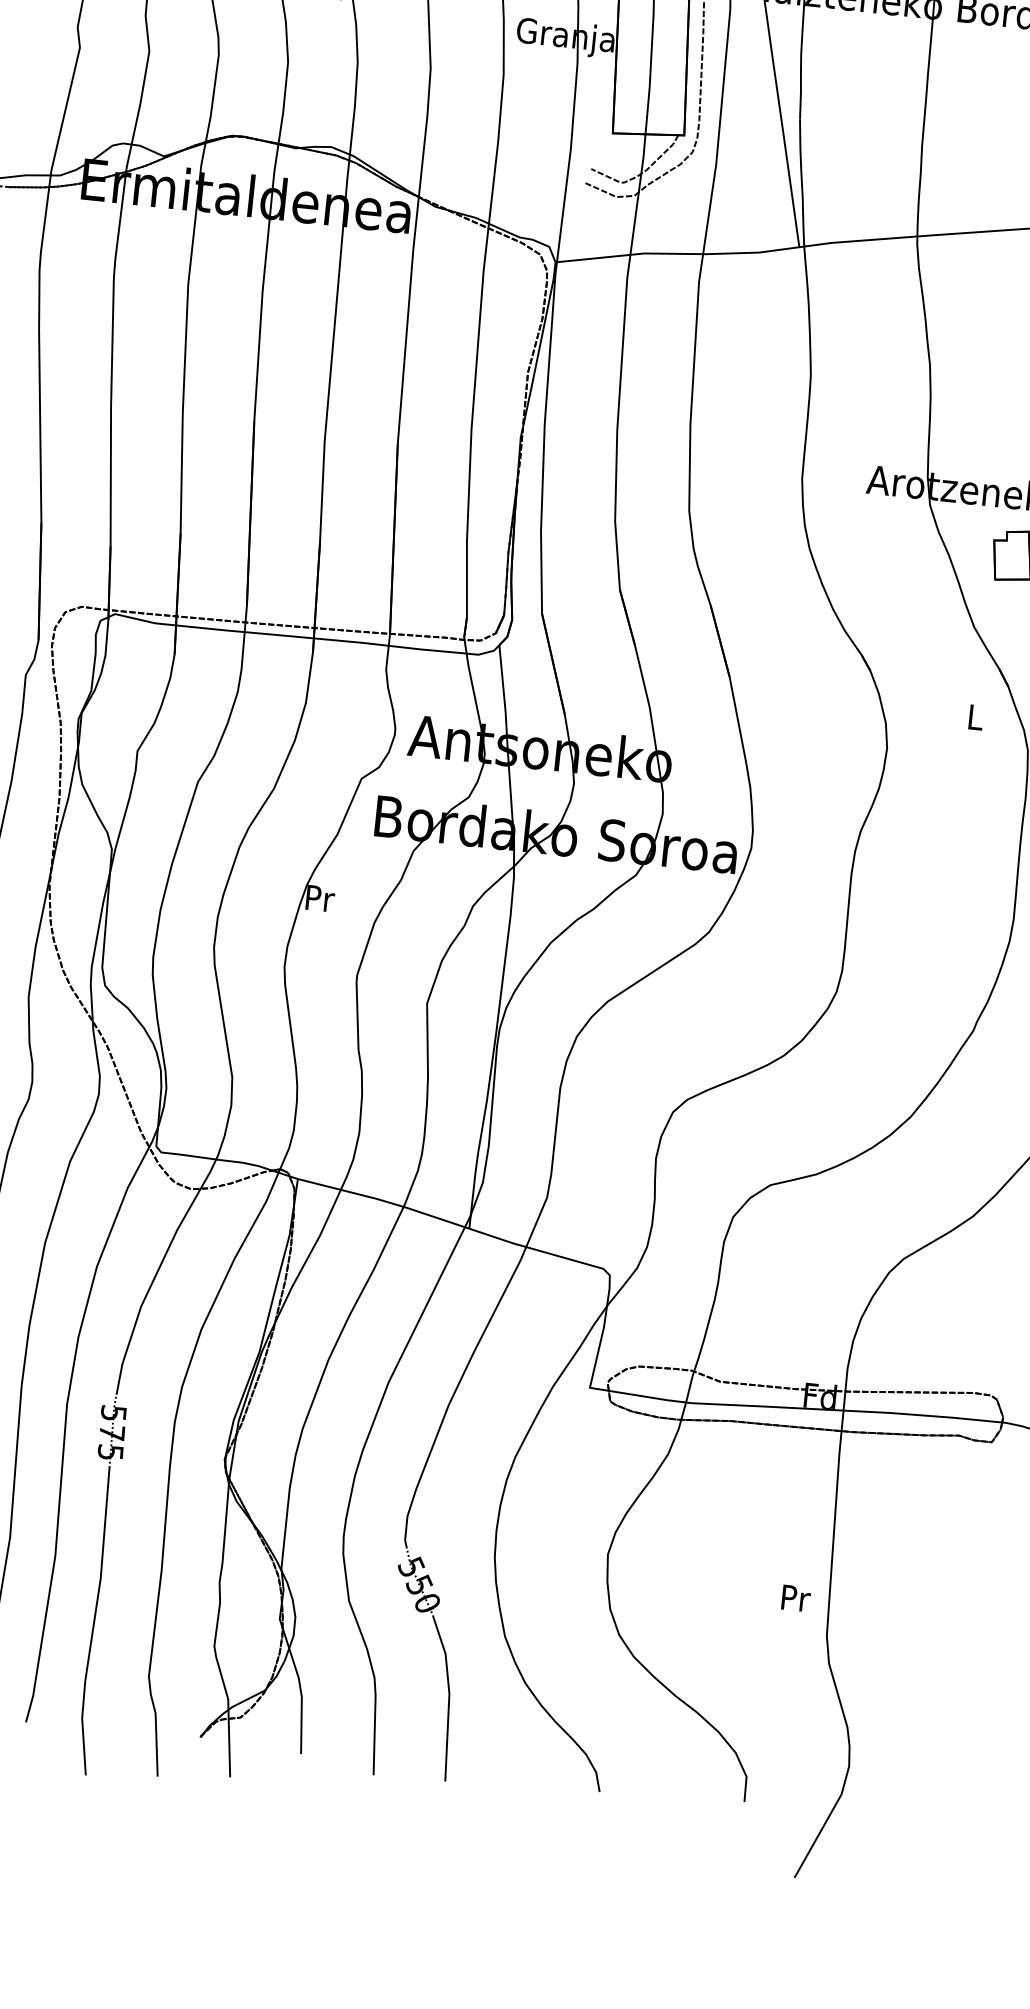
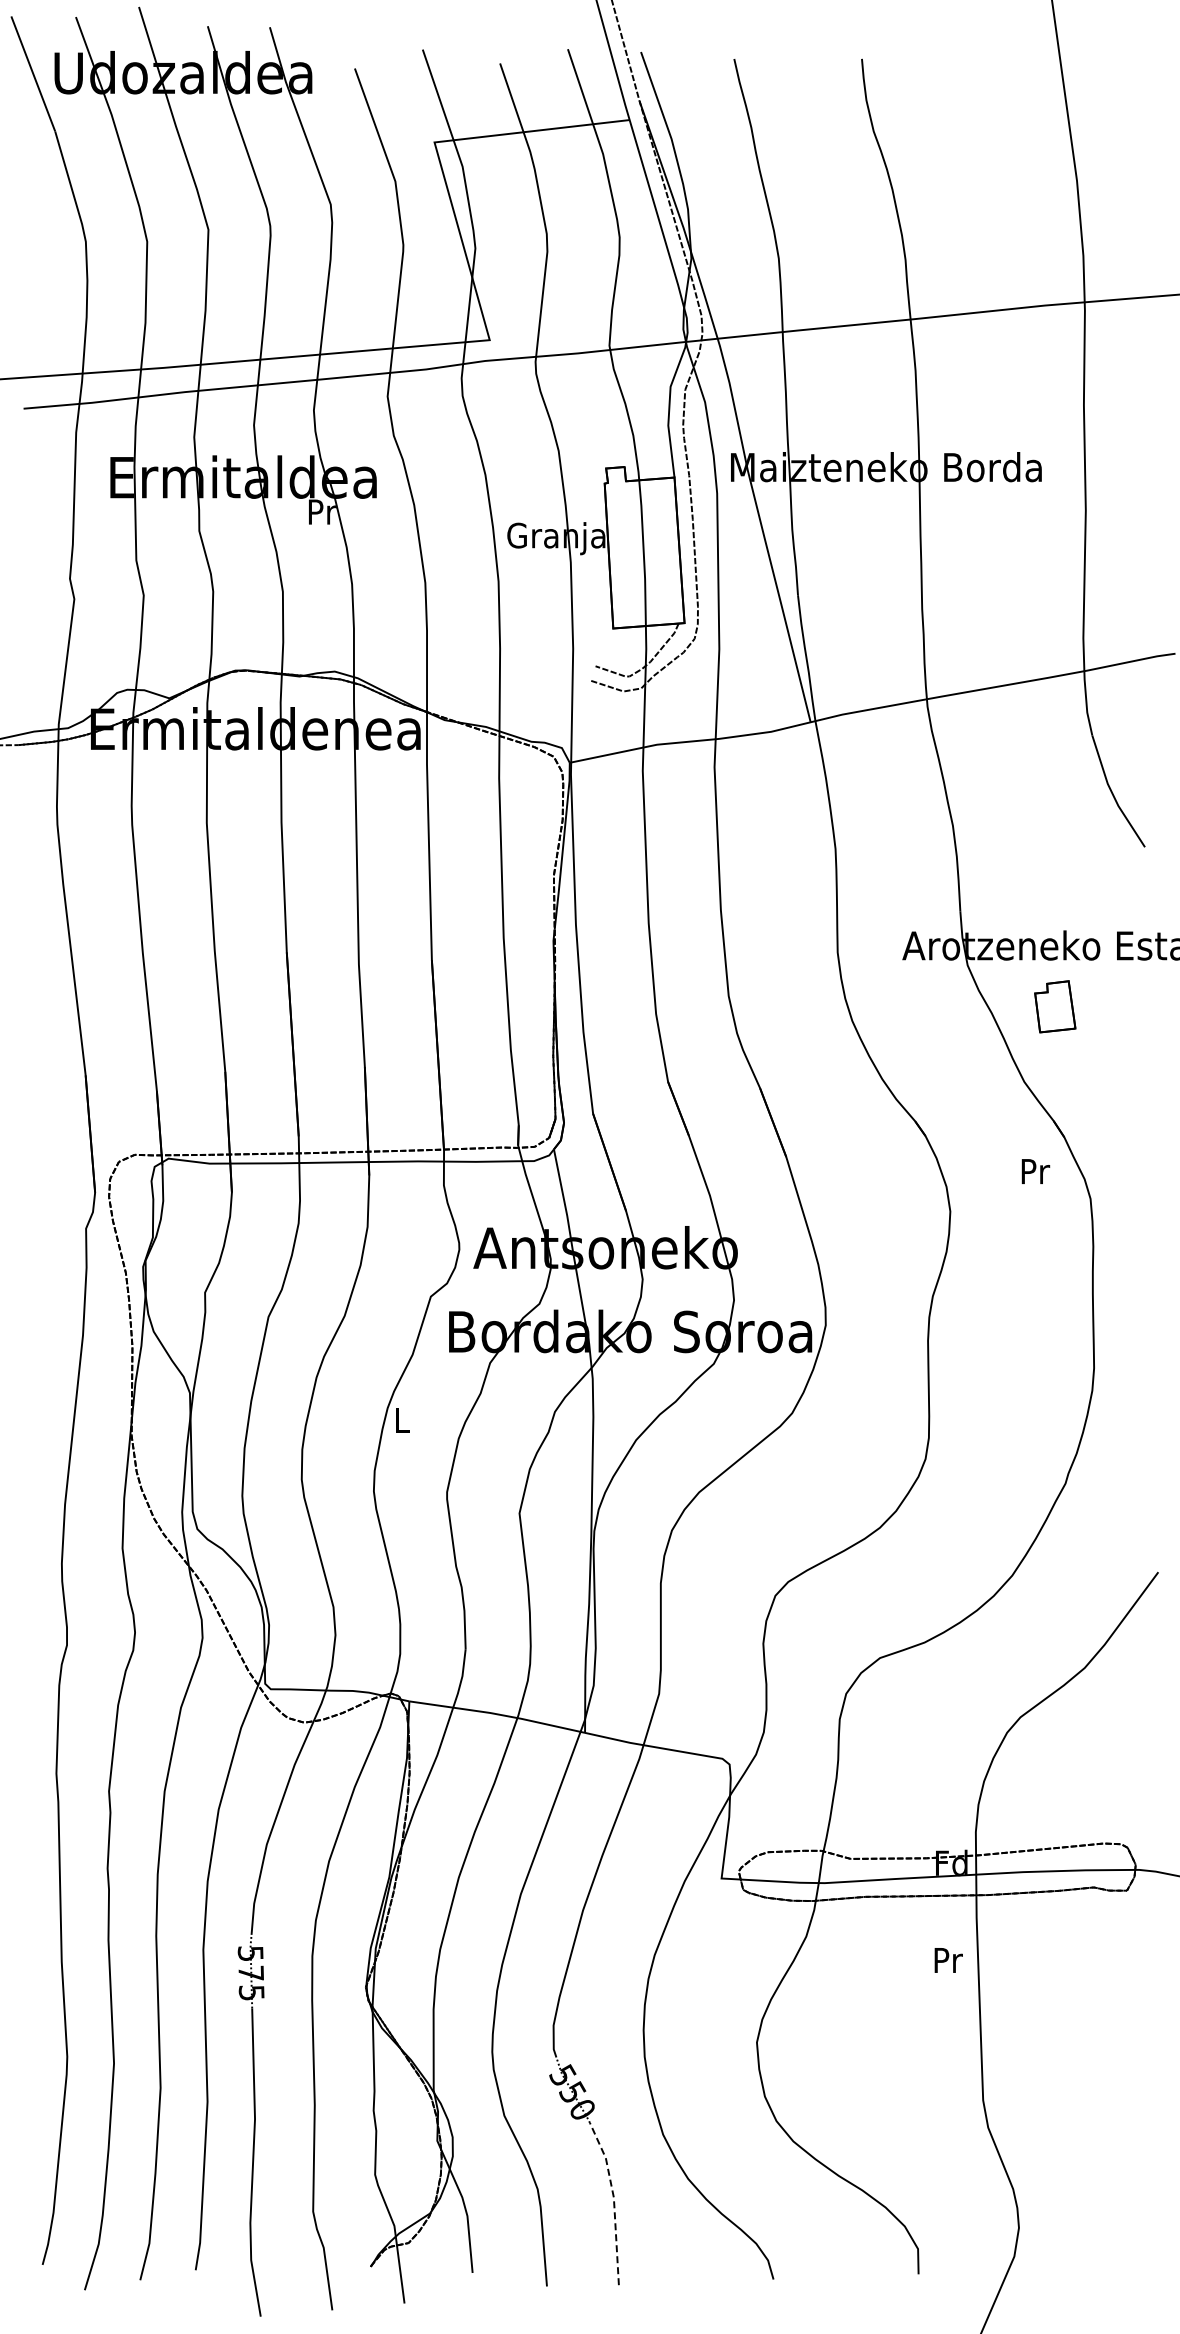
text: (975, 717) -> (1035, 1171), L -> Pr
text: (320, 897) -> (402, 1419), Pr -> L
text: (795, 1598) -> (948, 1960), moved
line: (449, 1696) -> (614, 2200), solid -> dashed

